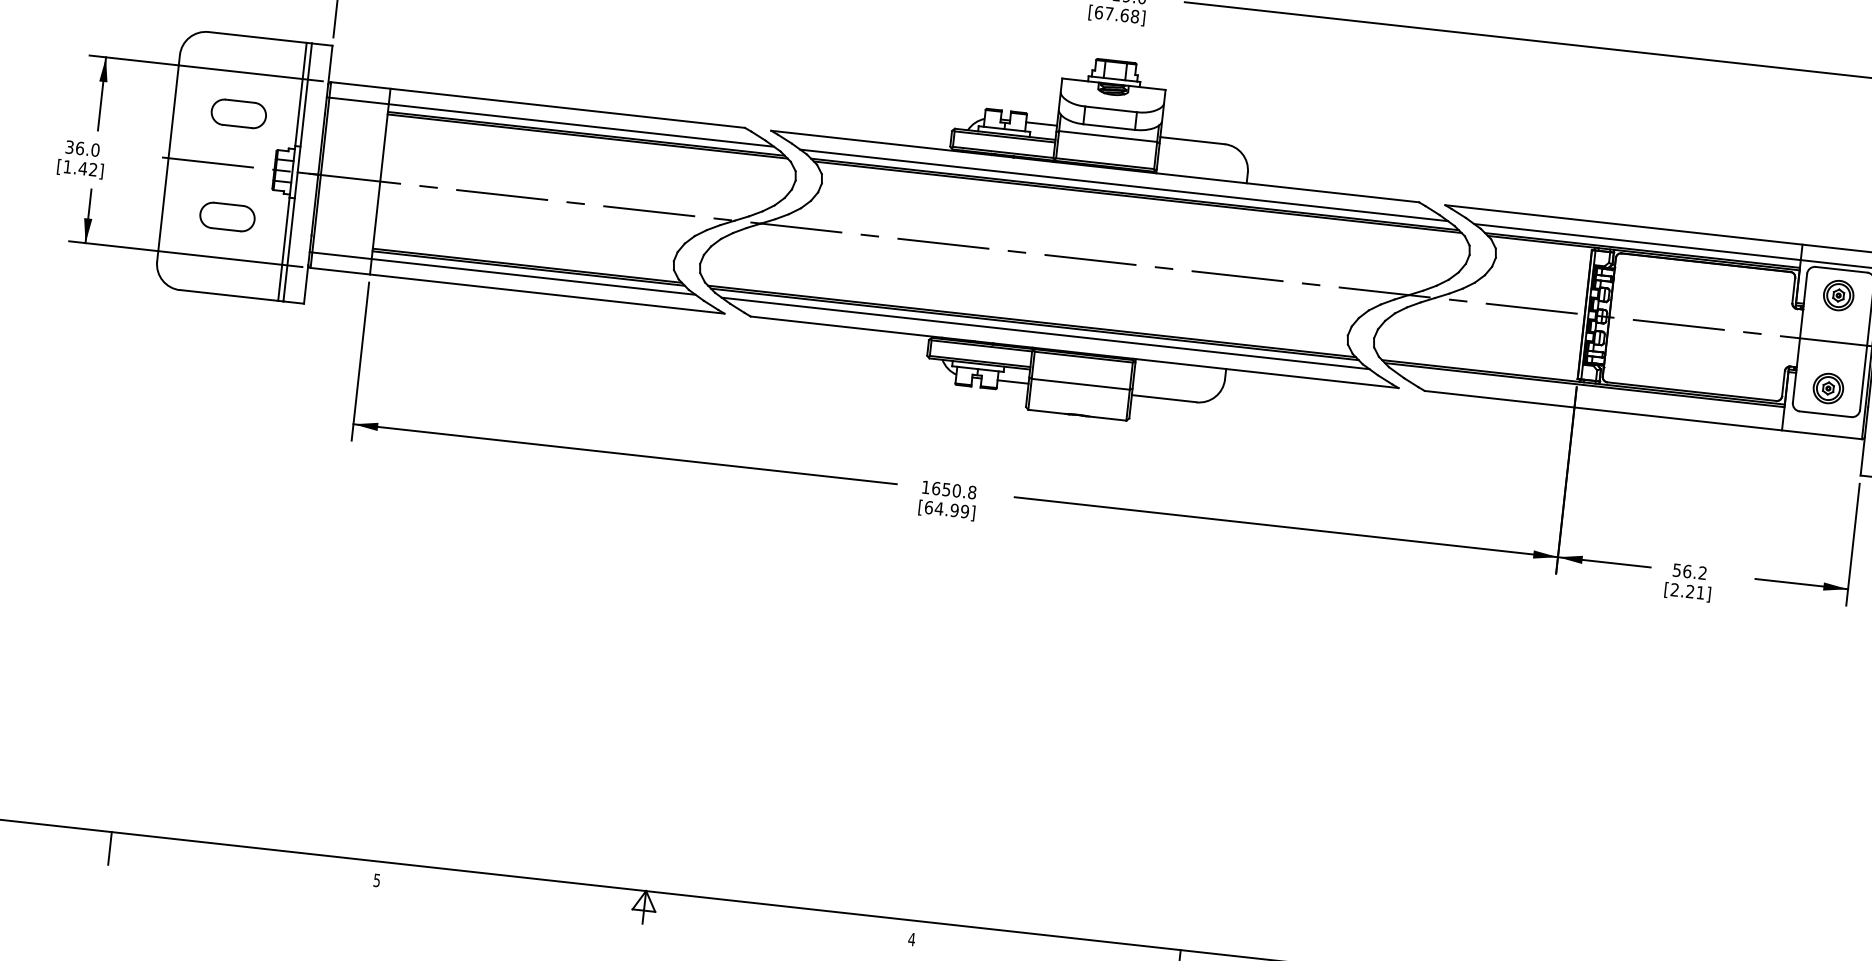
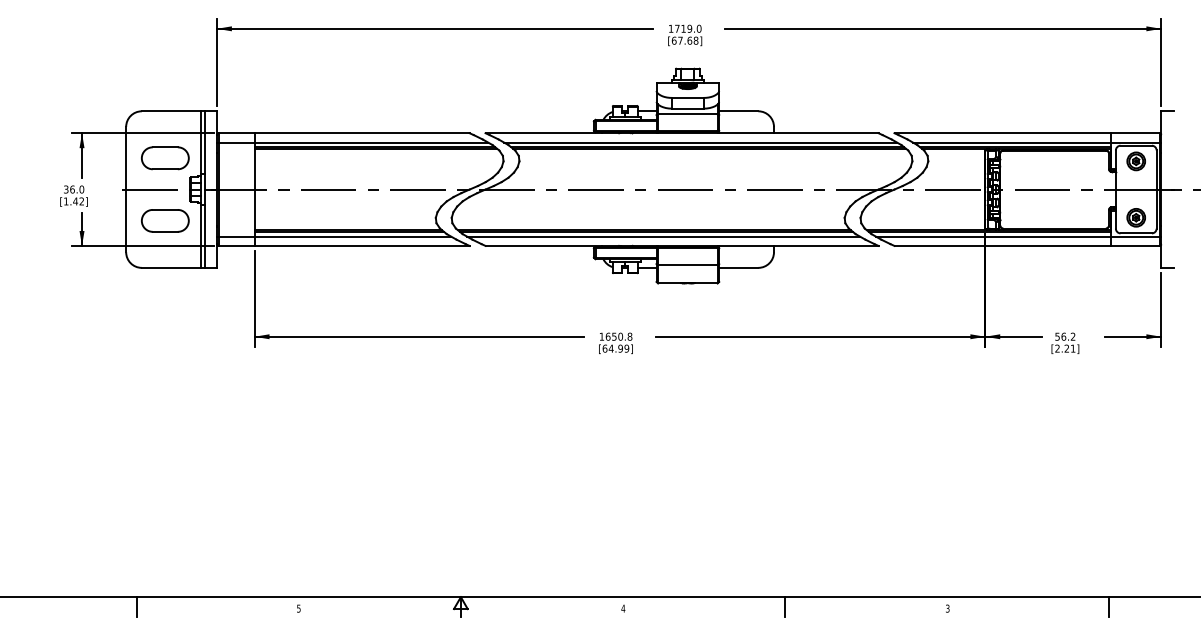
part: (239, 114) -> (165, 158), size x1.43
part: (227, 216) -> (165, 220), size x1.43
line: (1630, 397) -> (1018, 236), added

